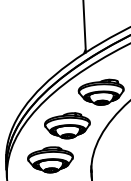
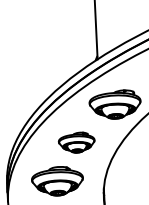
part: (67, 125) -> (76, 142), size x0.7

